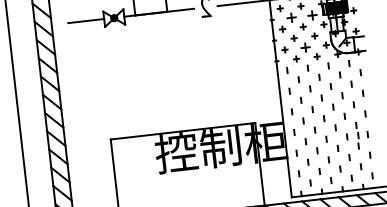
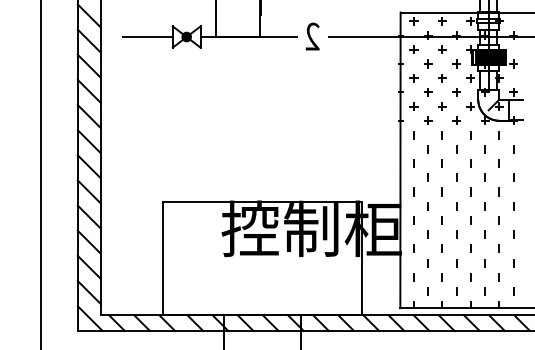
part: (312, 15) -> (456, 63), size x0.62
part: (291, 17) -> (428, 63), size x0.62
part: (305, 47) -> (442, 106), size x0.62
line: (358, 135) -> (500, 234), removed

